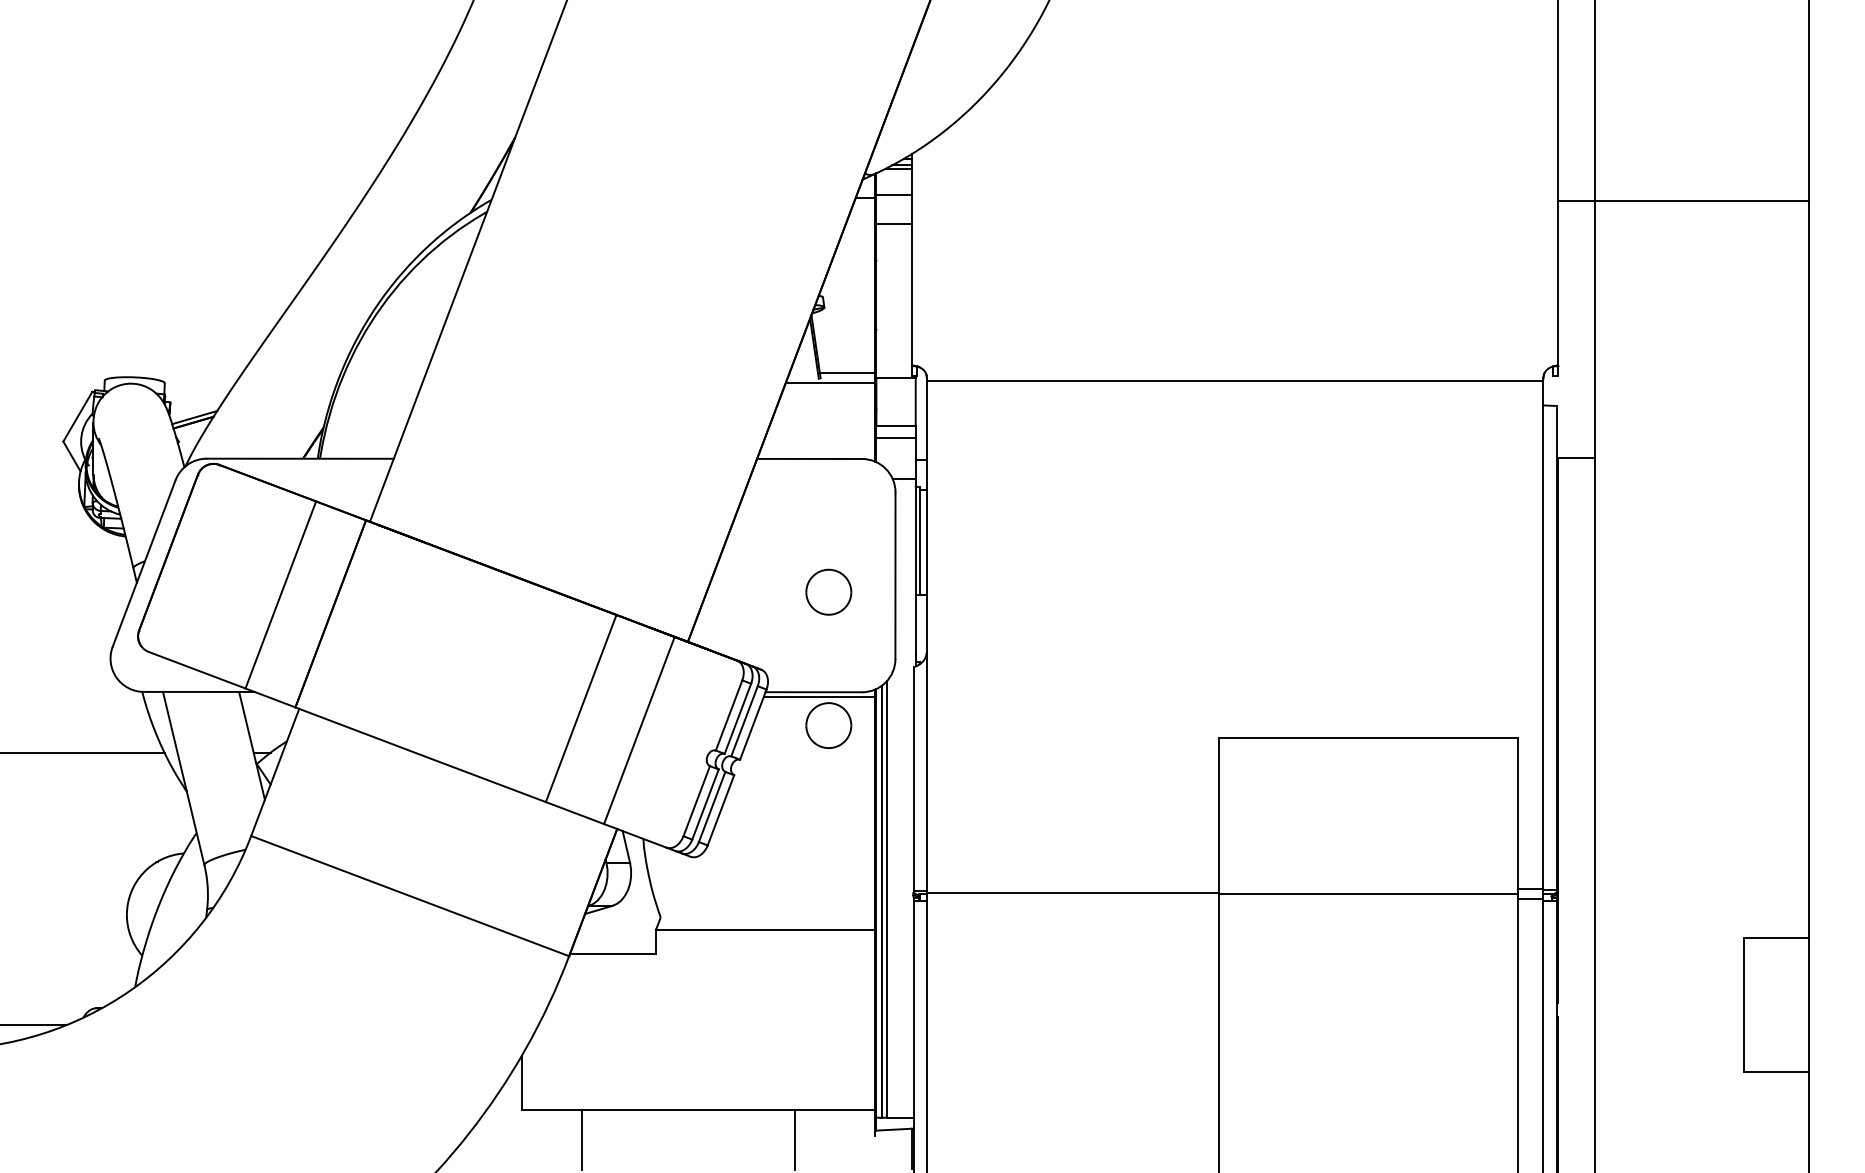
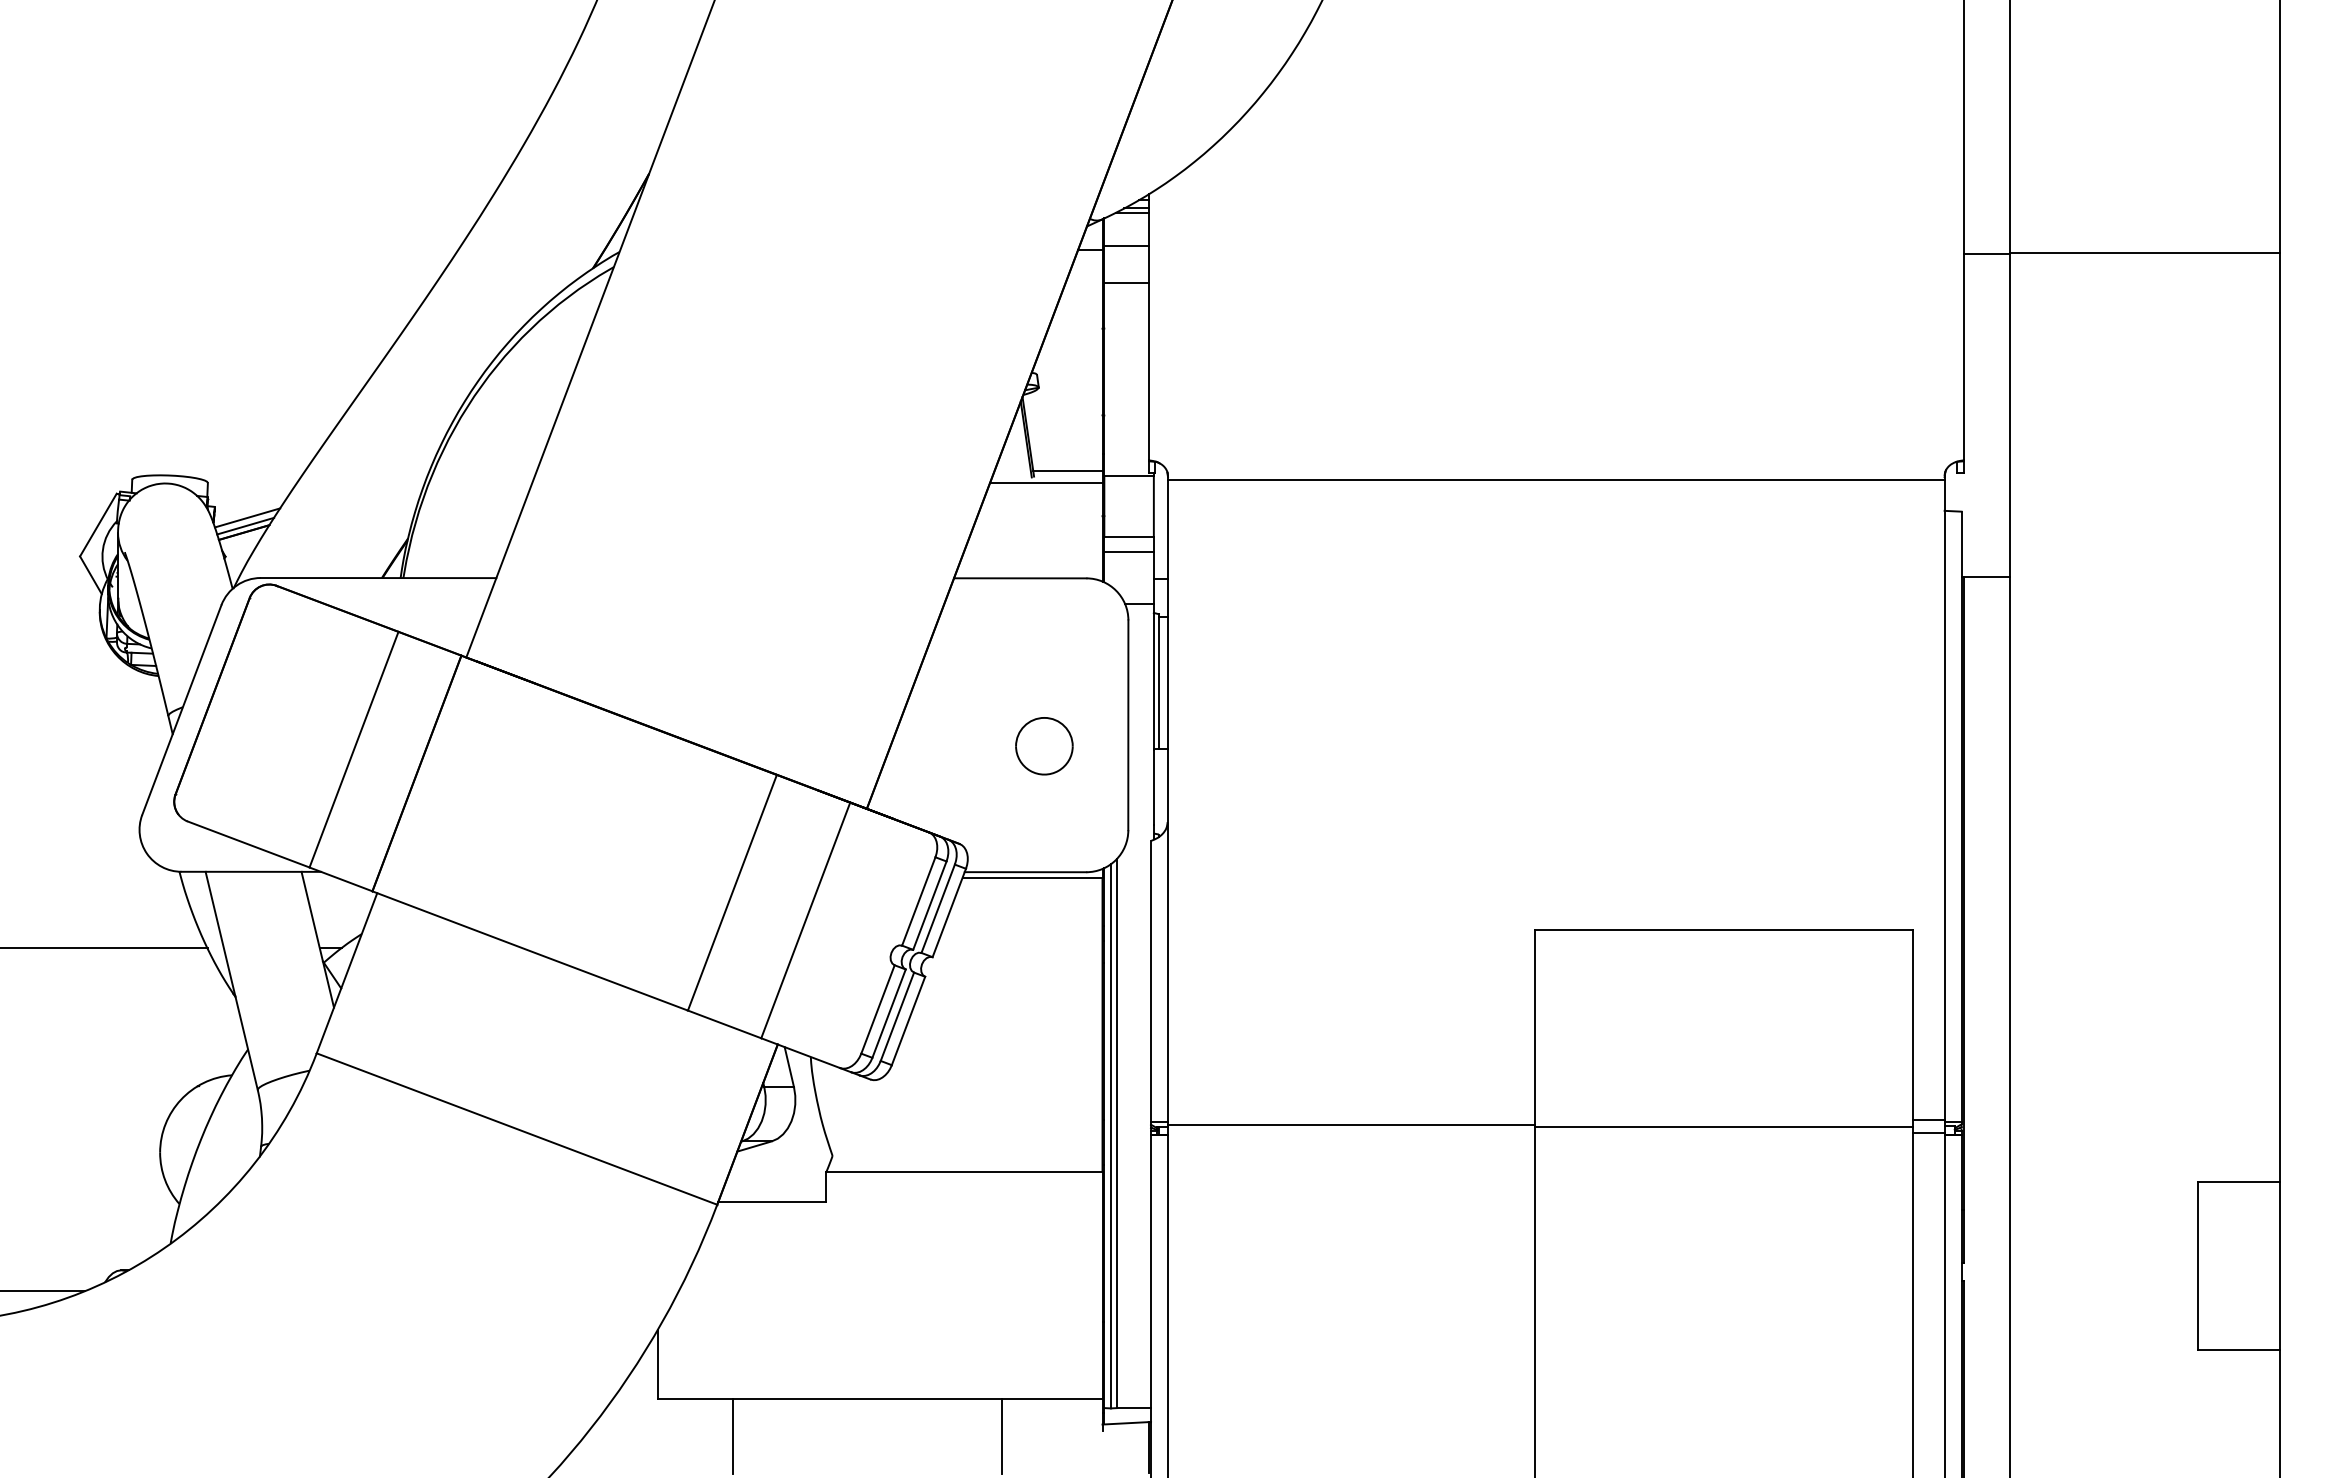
line: (196, 410) -> (247, 517), added
part: (828, 725) -> (1044, 914), removed

